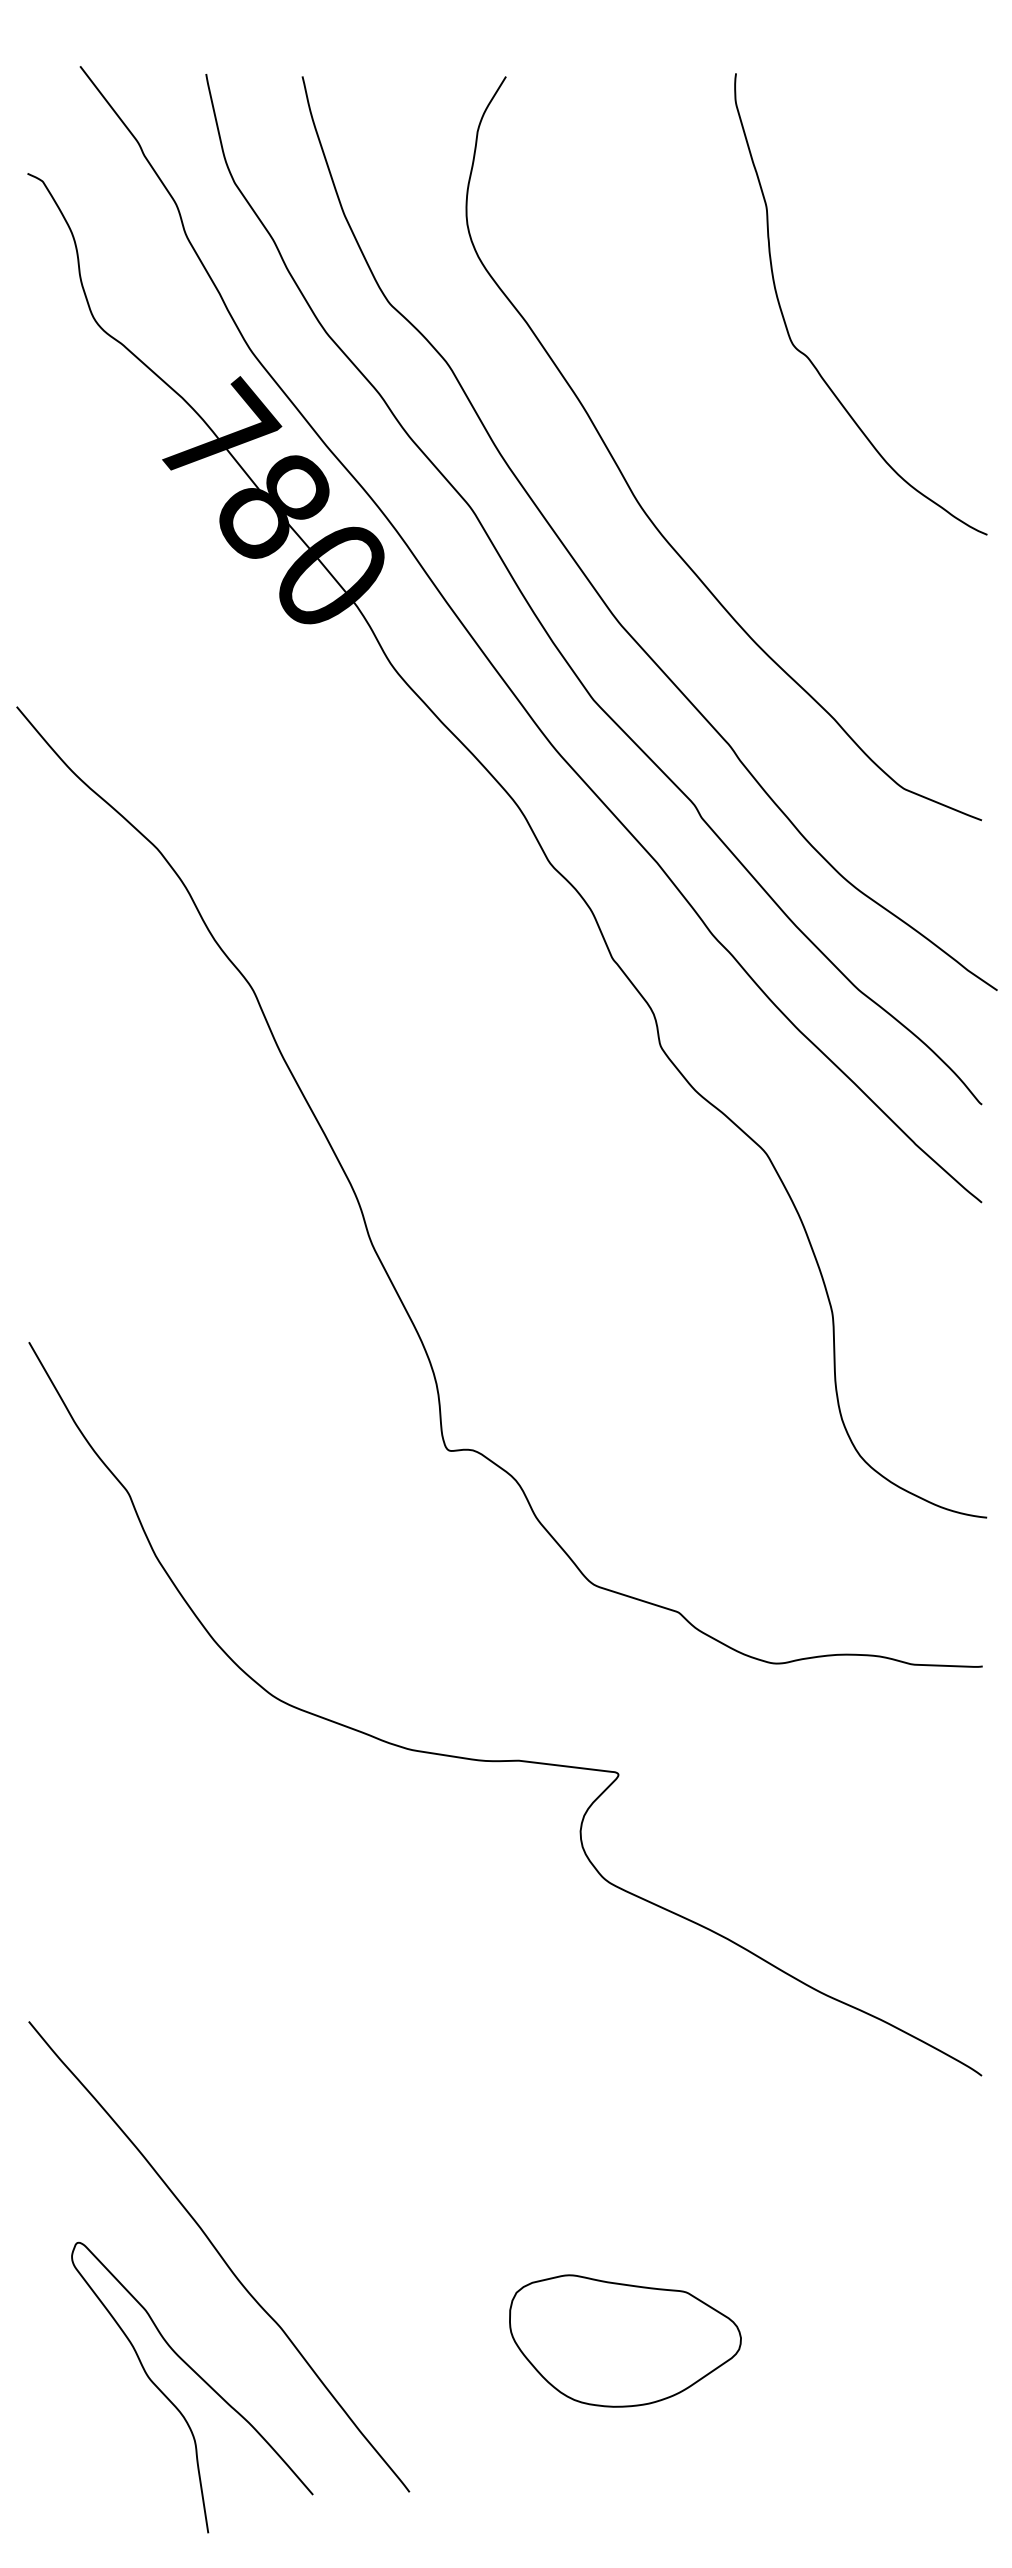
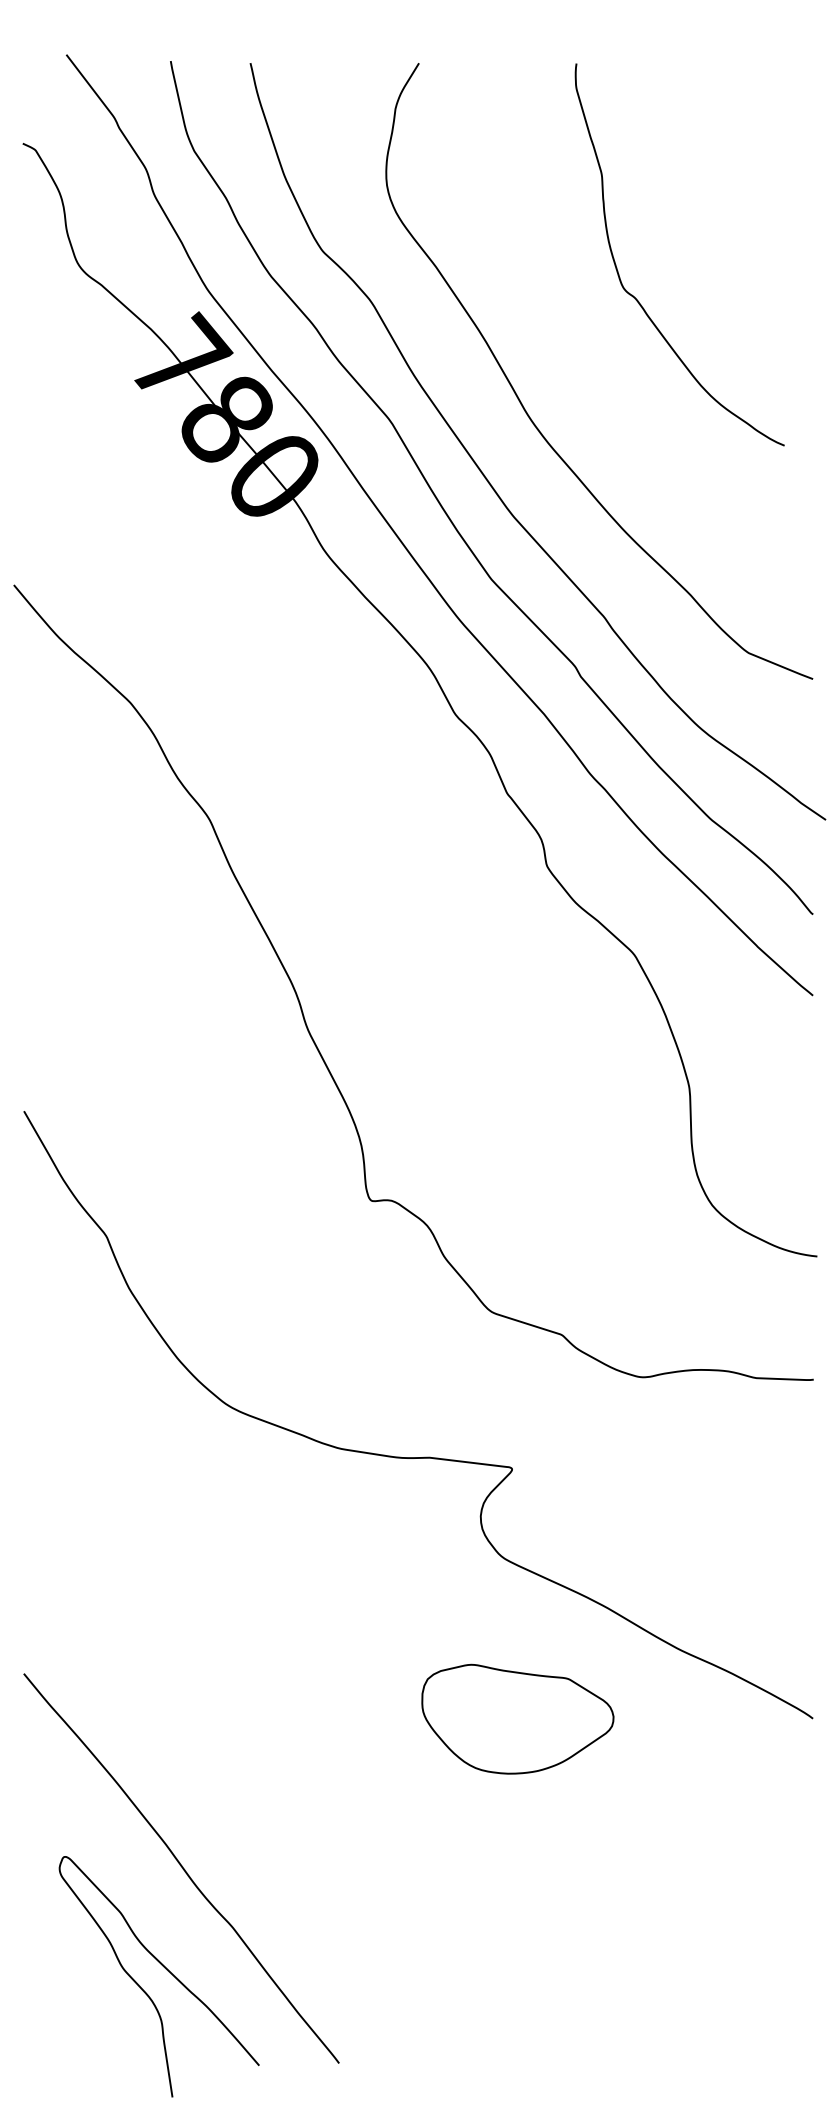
curve: (807, 355) -> (635, 297), moved
part: (624, 2340) -> (517, 1718), moved

